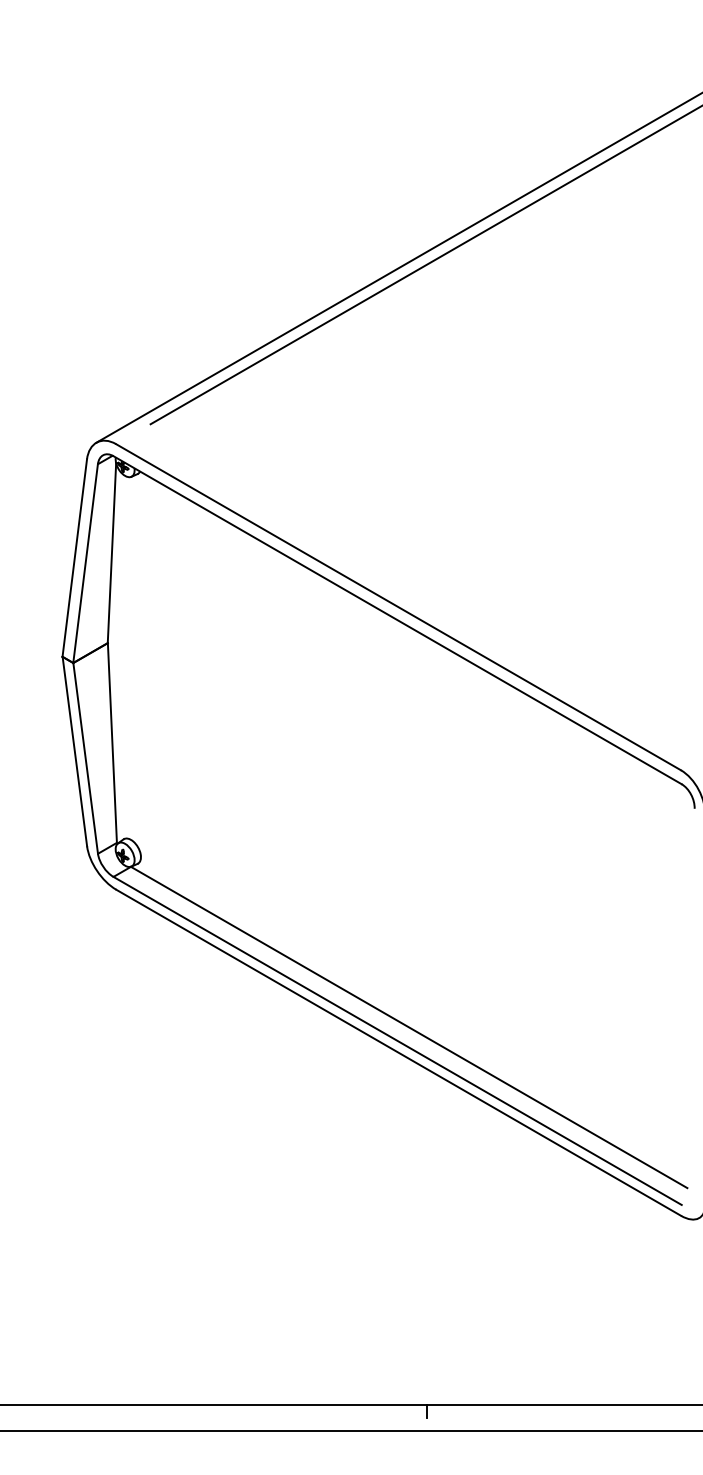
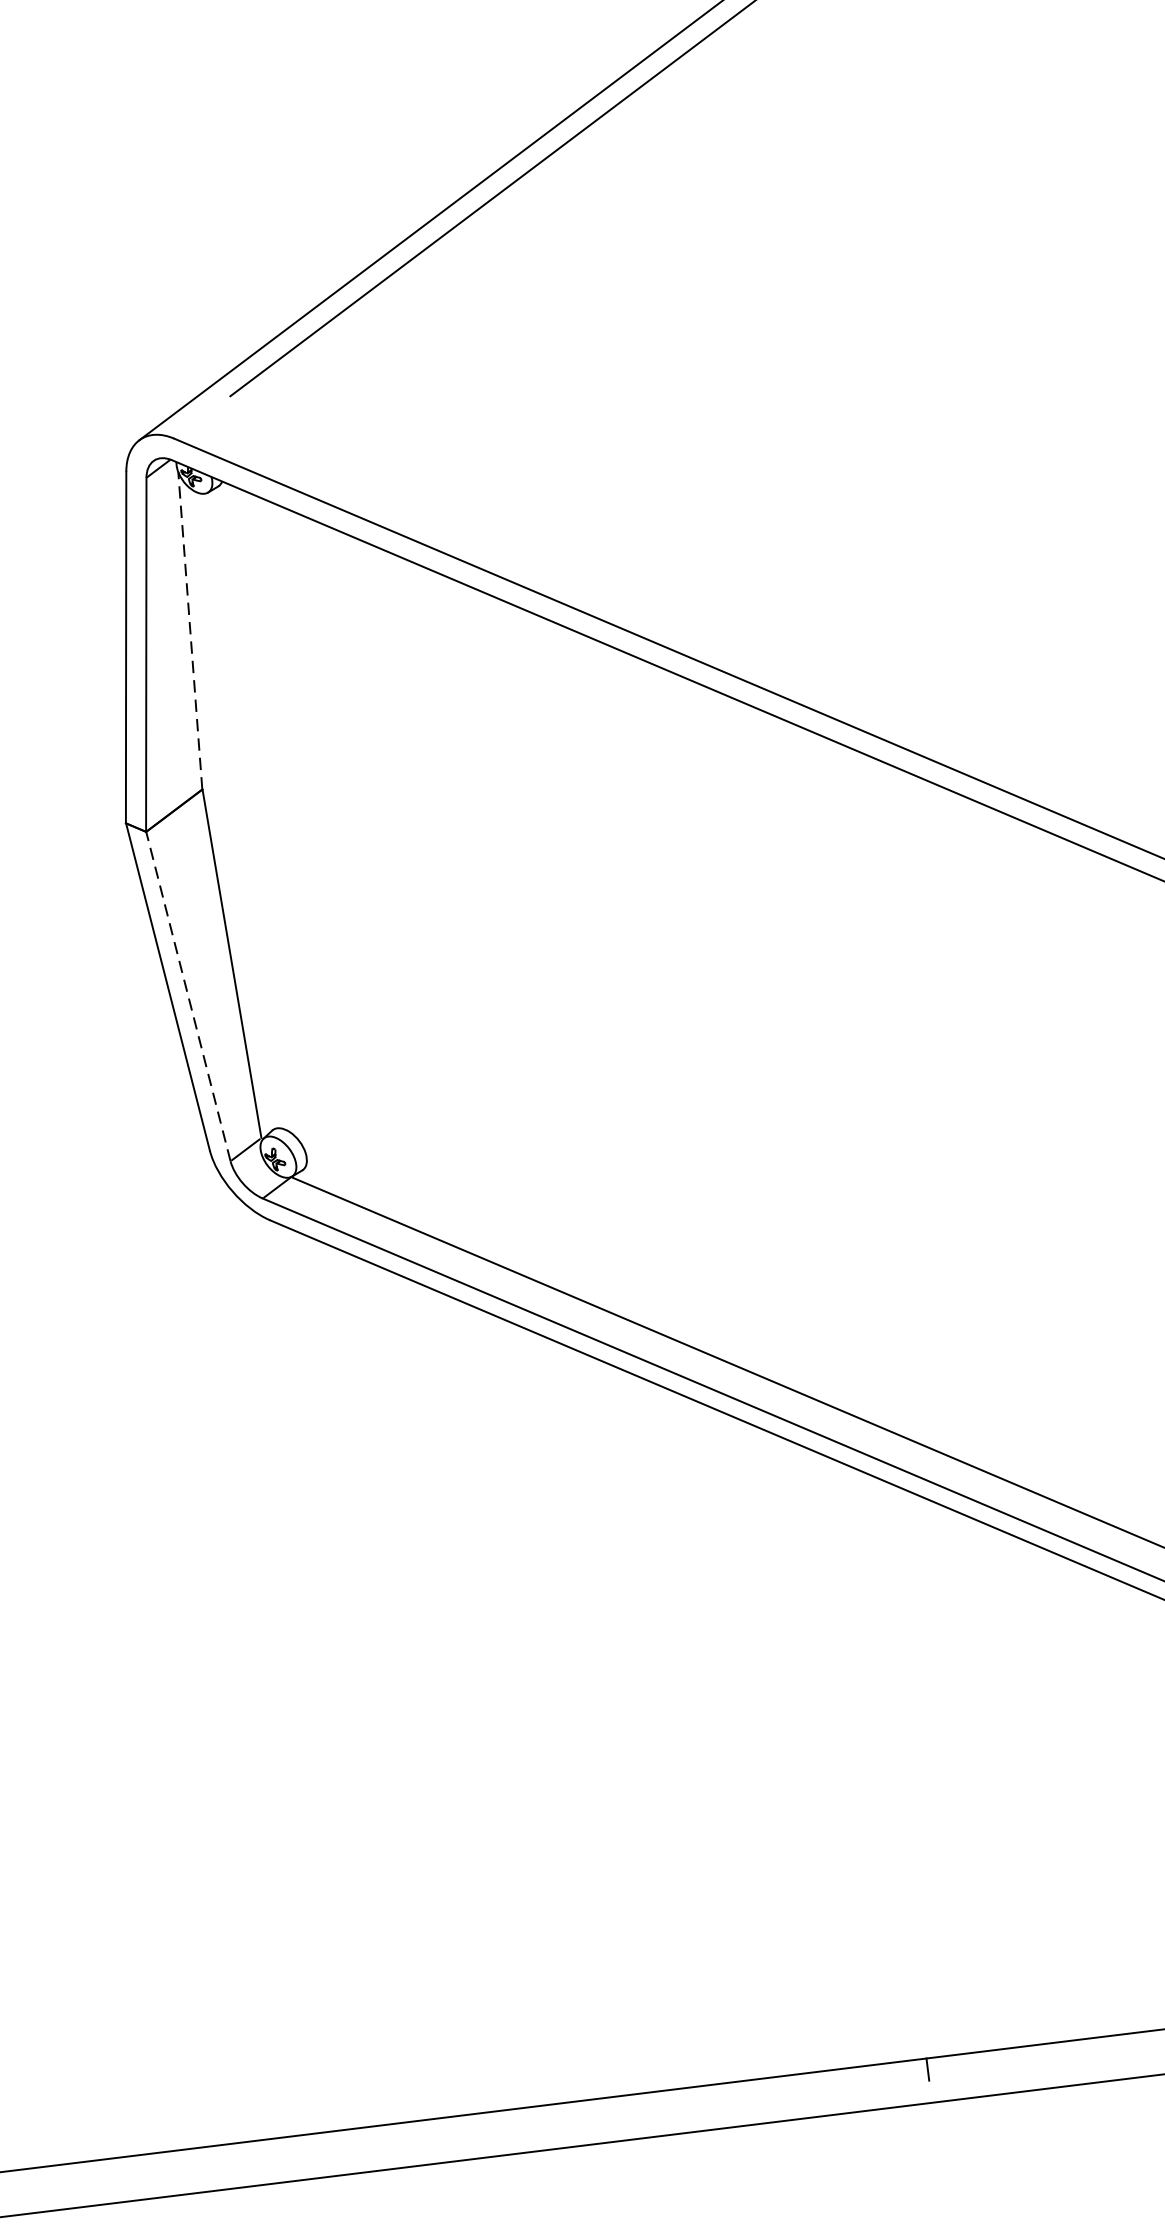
line: (111, 552) -> (189, 629), solid -> dashed
line: (85, 757) -> (187, 995), solid -> dashed

